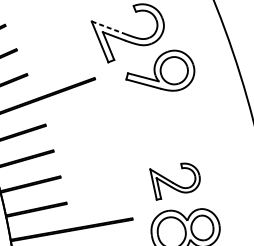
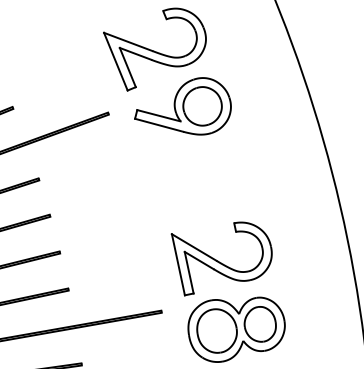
line: (109, 27) -> (128, 41), dashed -> solid
part: (160, 70) -> (182, 106), moved
part: (174, 181) -> (221, 258), size x1.43

